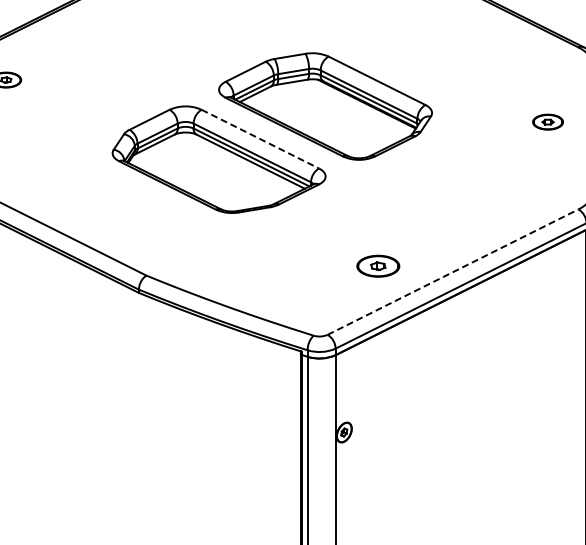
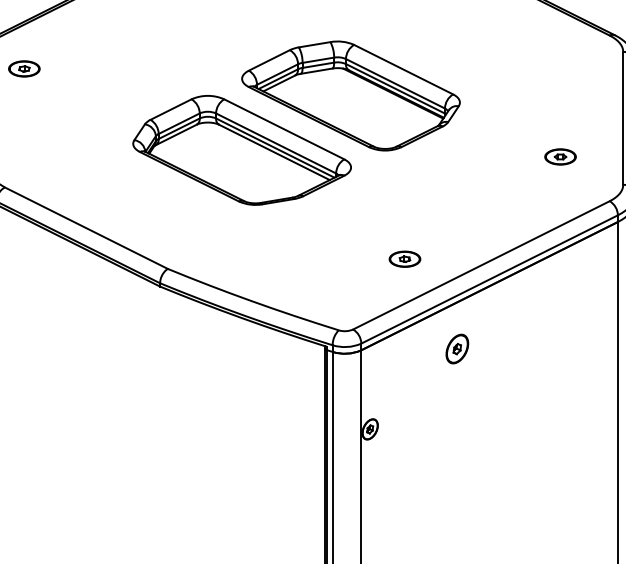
part: (548, 121) -> (560, 156), moved
line: (260, 139) -> (284, 129), dashed -> solid
part: (377, 265) -> (404, 258), size x0.71
line: (453, 272) -> (481, 265), dashed -> solid
part: (429, 353) -> (457, 348), added

